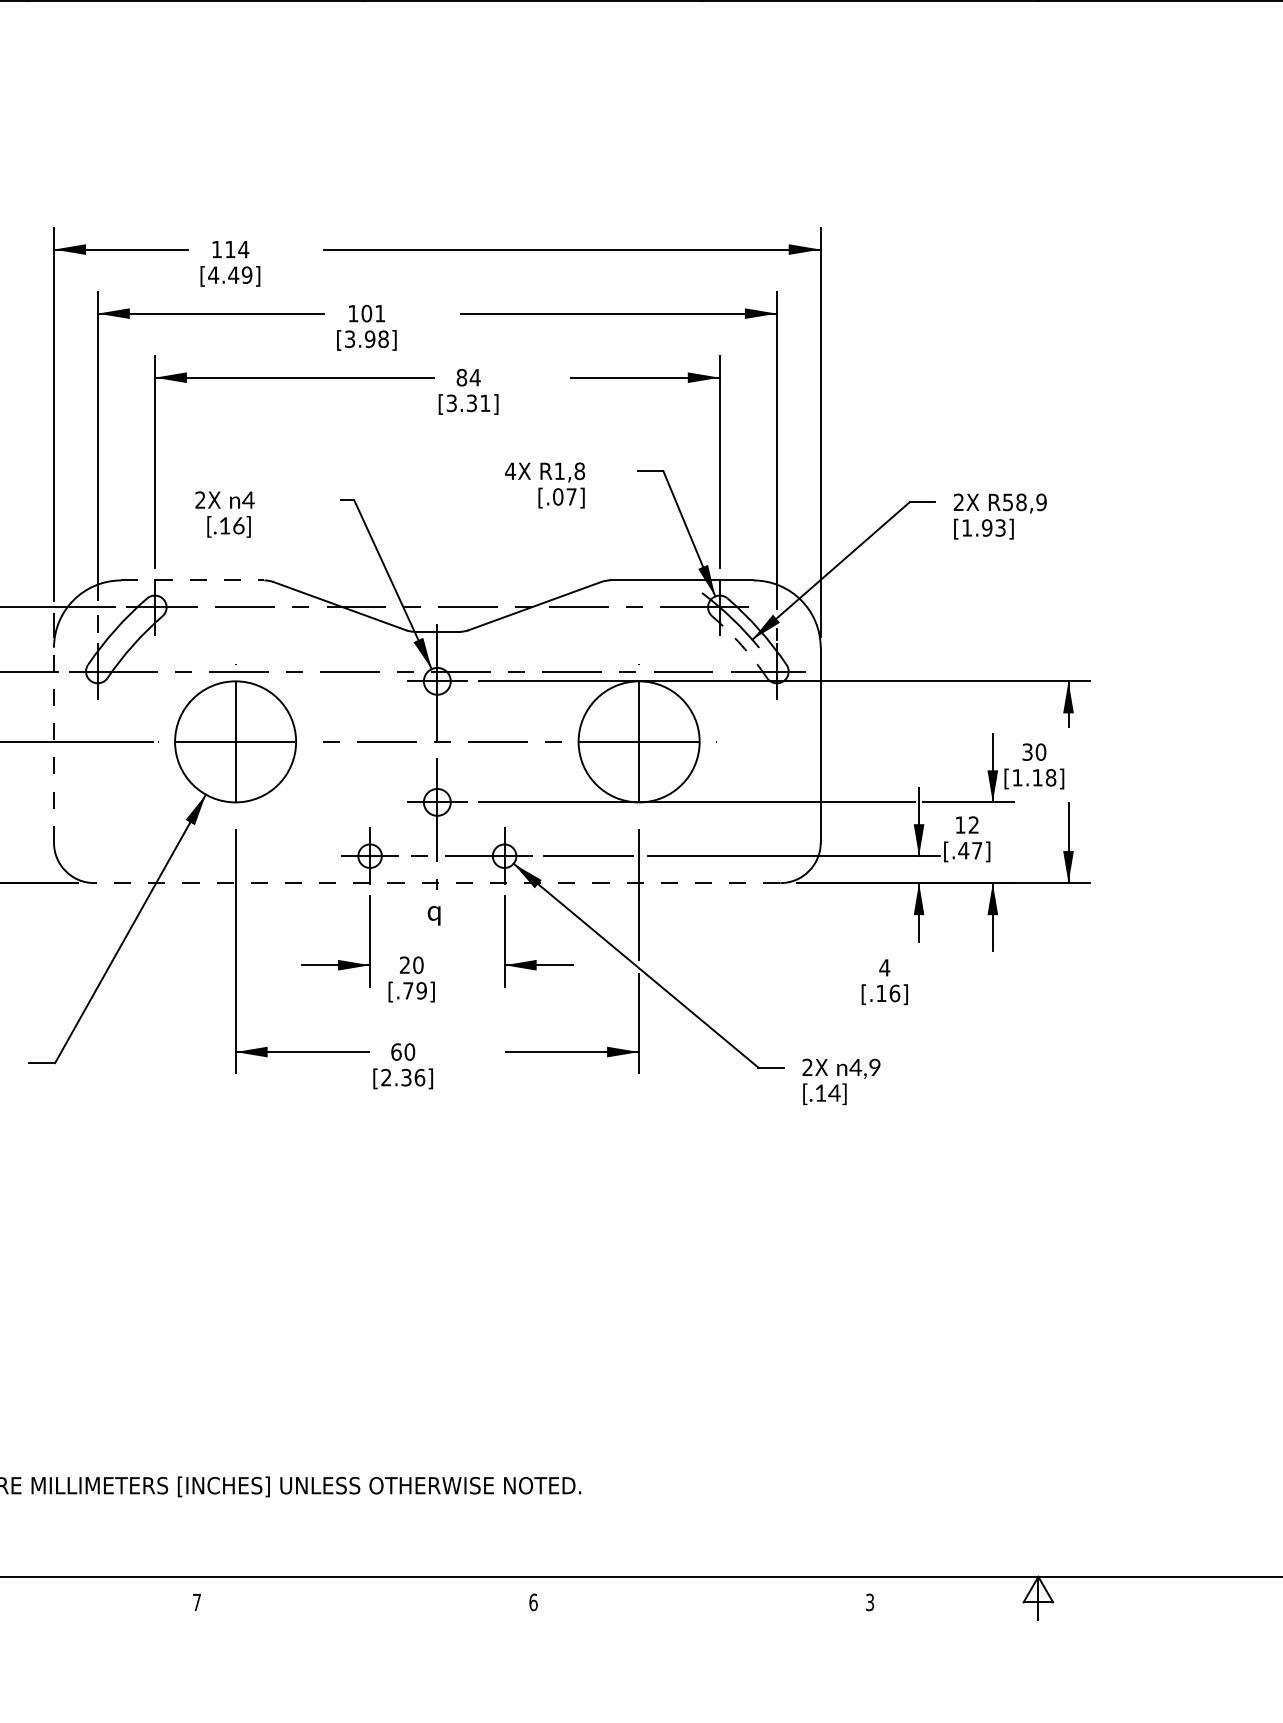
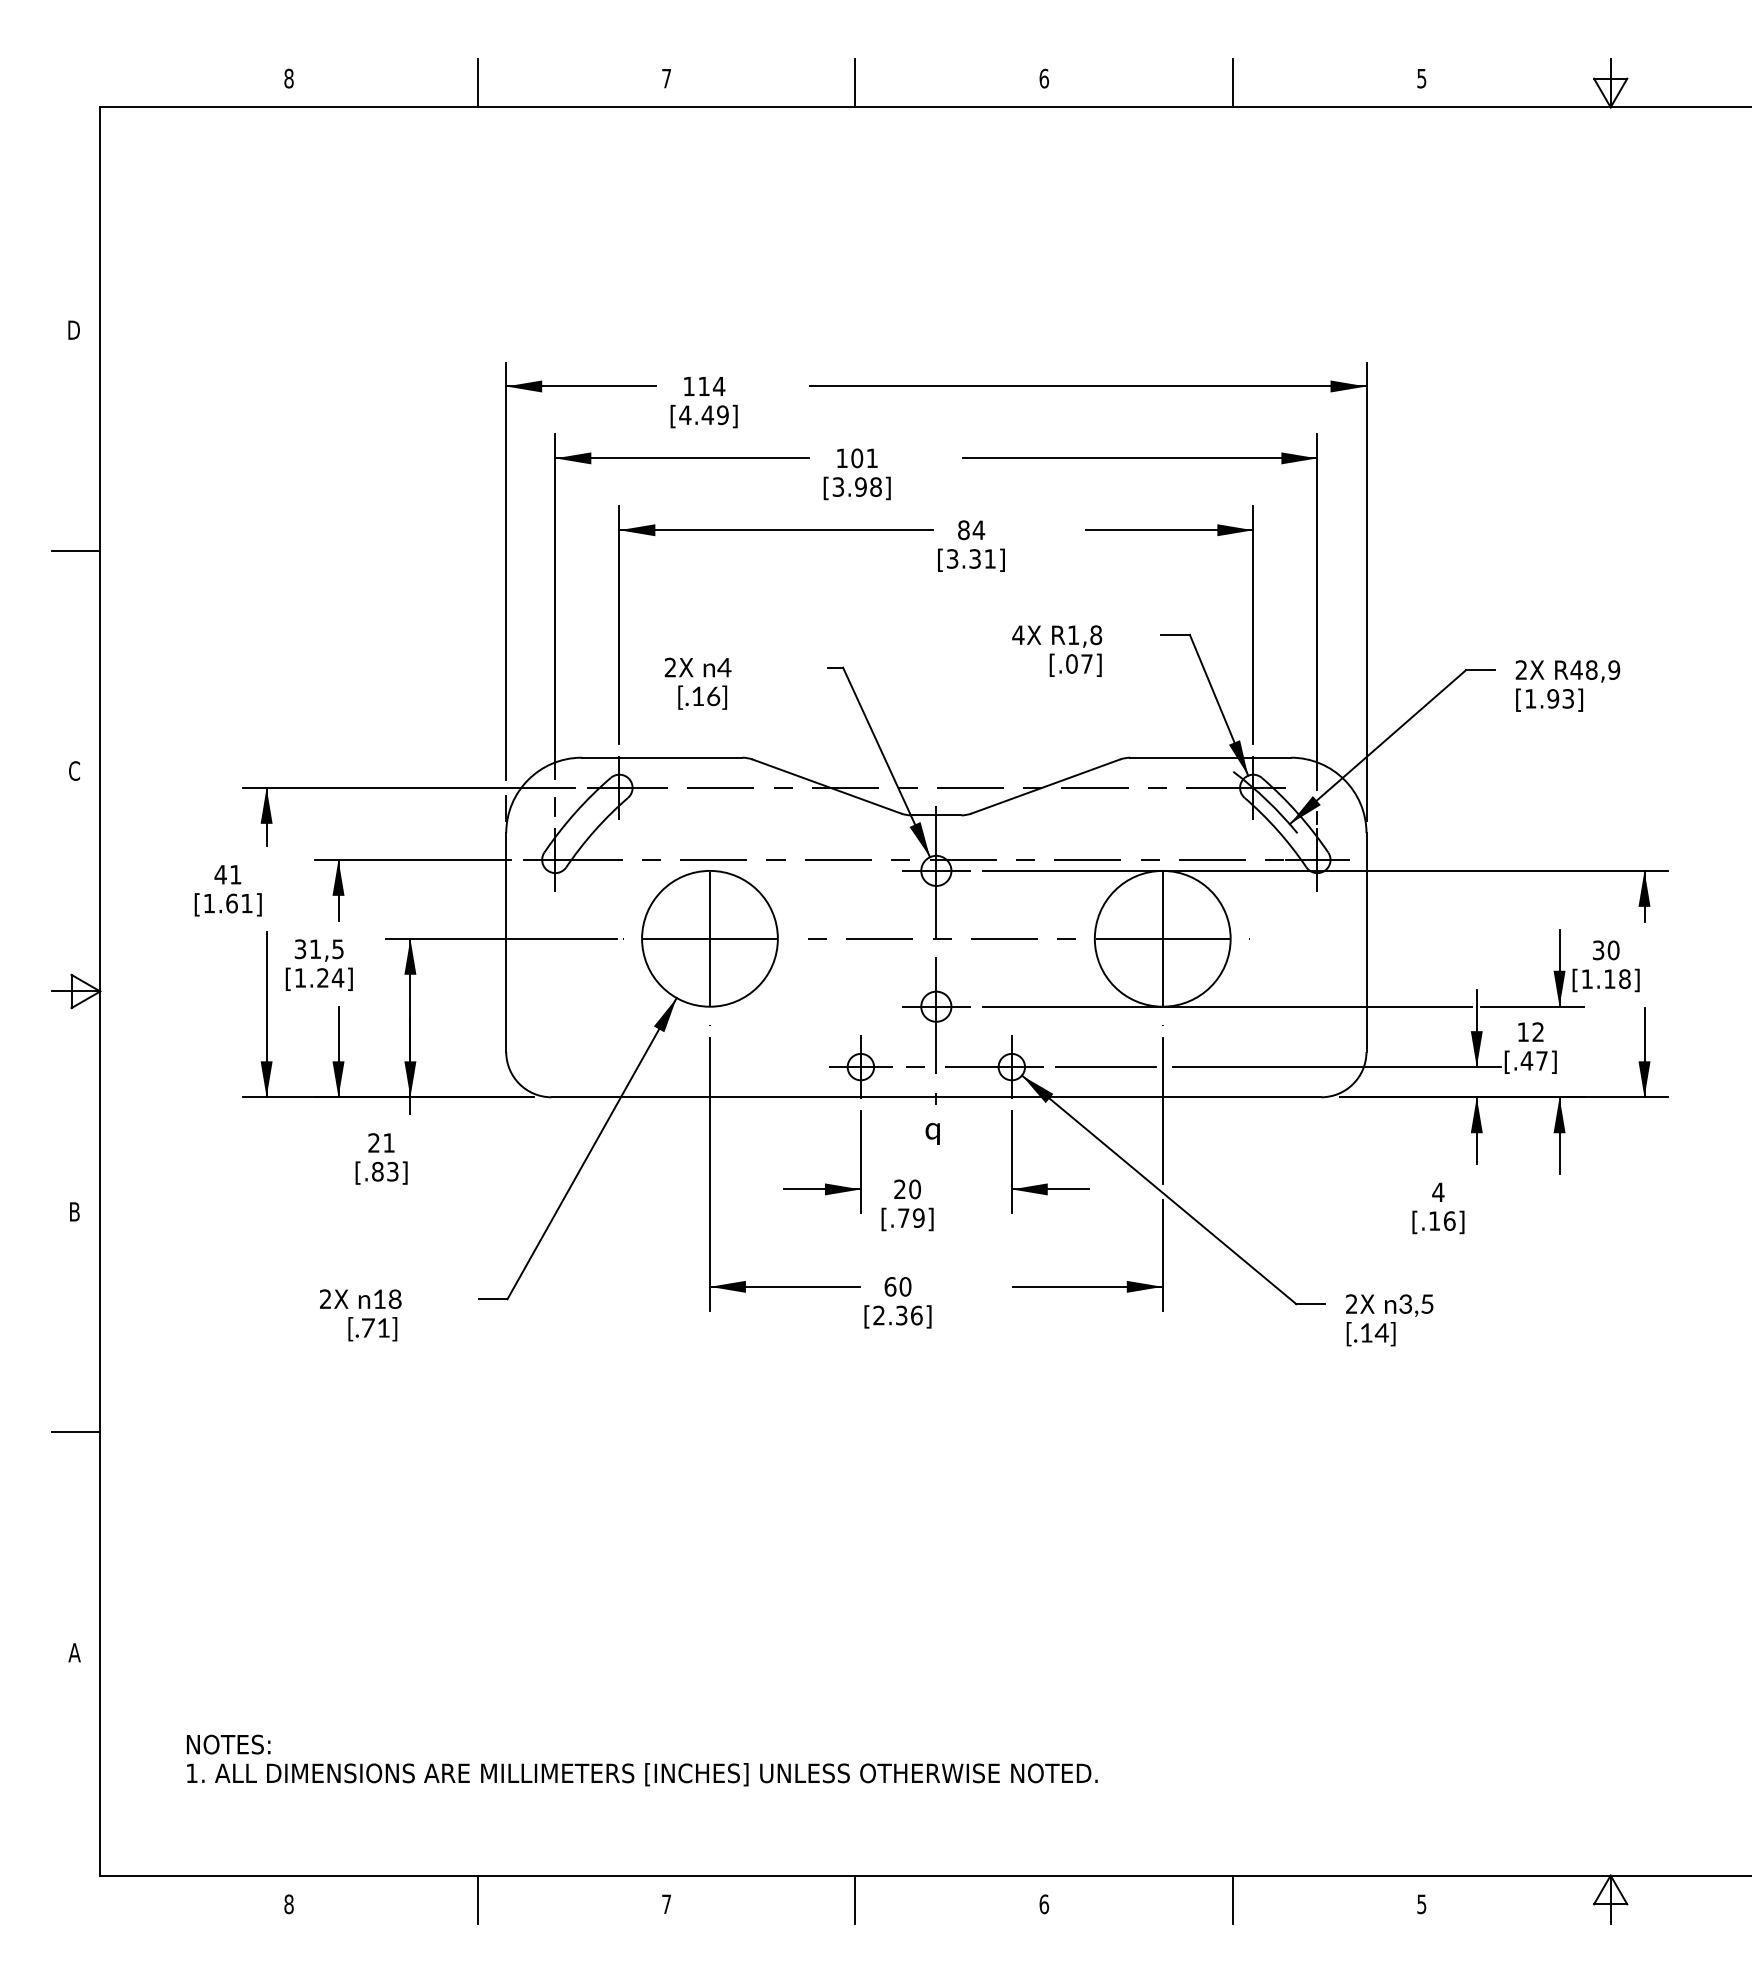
text: (1007, 501) -> (1576, 669), R58,9 -> R48,9
line: (193, 580) -> (662, 757), dashed -> solid
arc: (741, 645) -> (1277, 830), dashed -> solid
line: (54, 745) -> (506, 942), dashed -> solid
line: (437, 883) -> (936, 1097), dashed -> solid
text: (864, 1066) -> (1415, 1303), 4,9 -> 3,5
line: (28, 1598) -> (477, 1899), added
line: (365, 1598) -> (855, 1899), added
line: (702, 1598) -> (1233, 1899), added
text: (869, 1601) -> (1421, 1903), 3 -> 5

